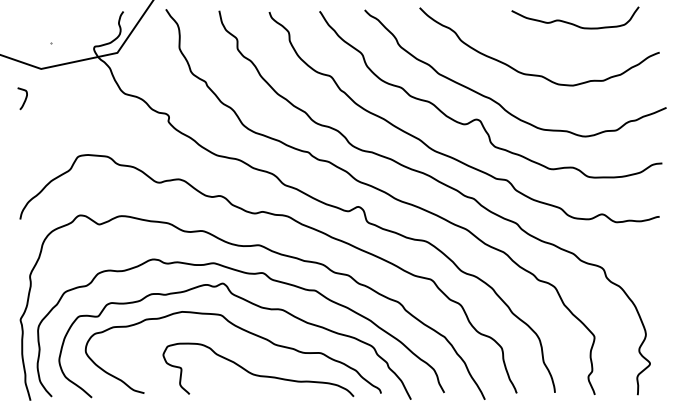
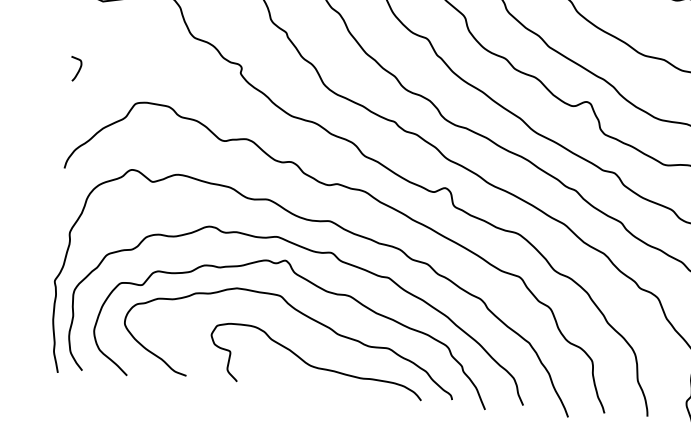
curve: (24, 99) -> (78, 70), moved

